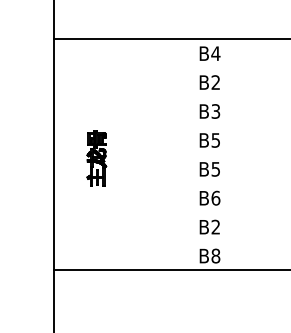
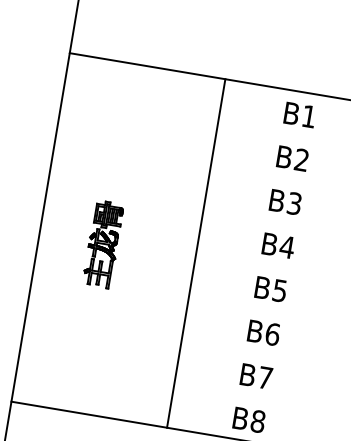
text: (215, 53) -> (308, 116), B4 -> B1
text: (215, 140) -> (286, 247), B5 -> B4
line: (157, 153) -> (196, 252), added
text: (215, 226) -> (264, 376), B2 -> B7

